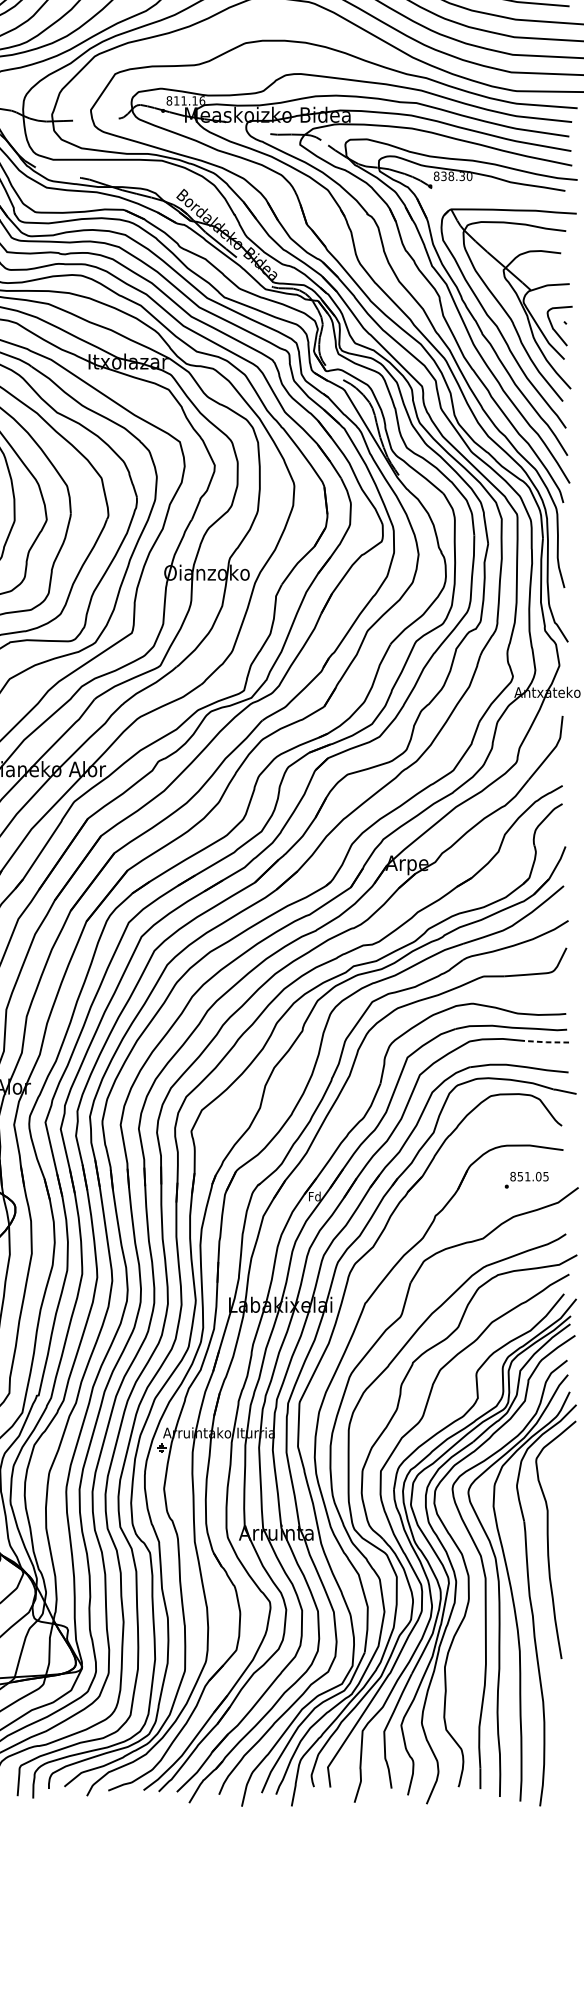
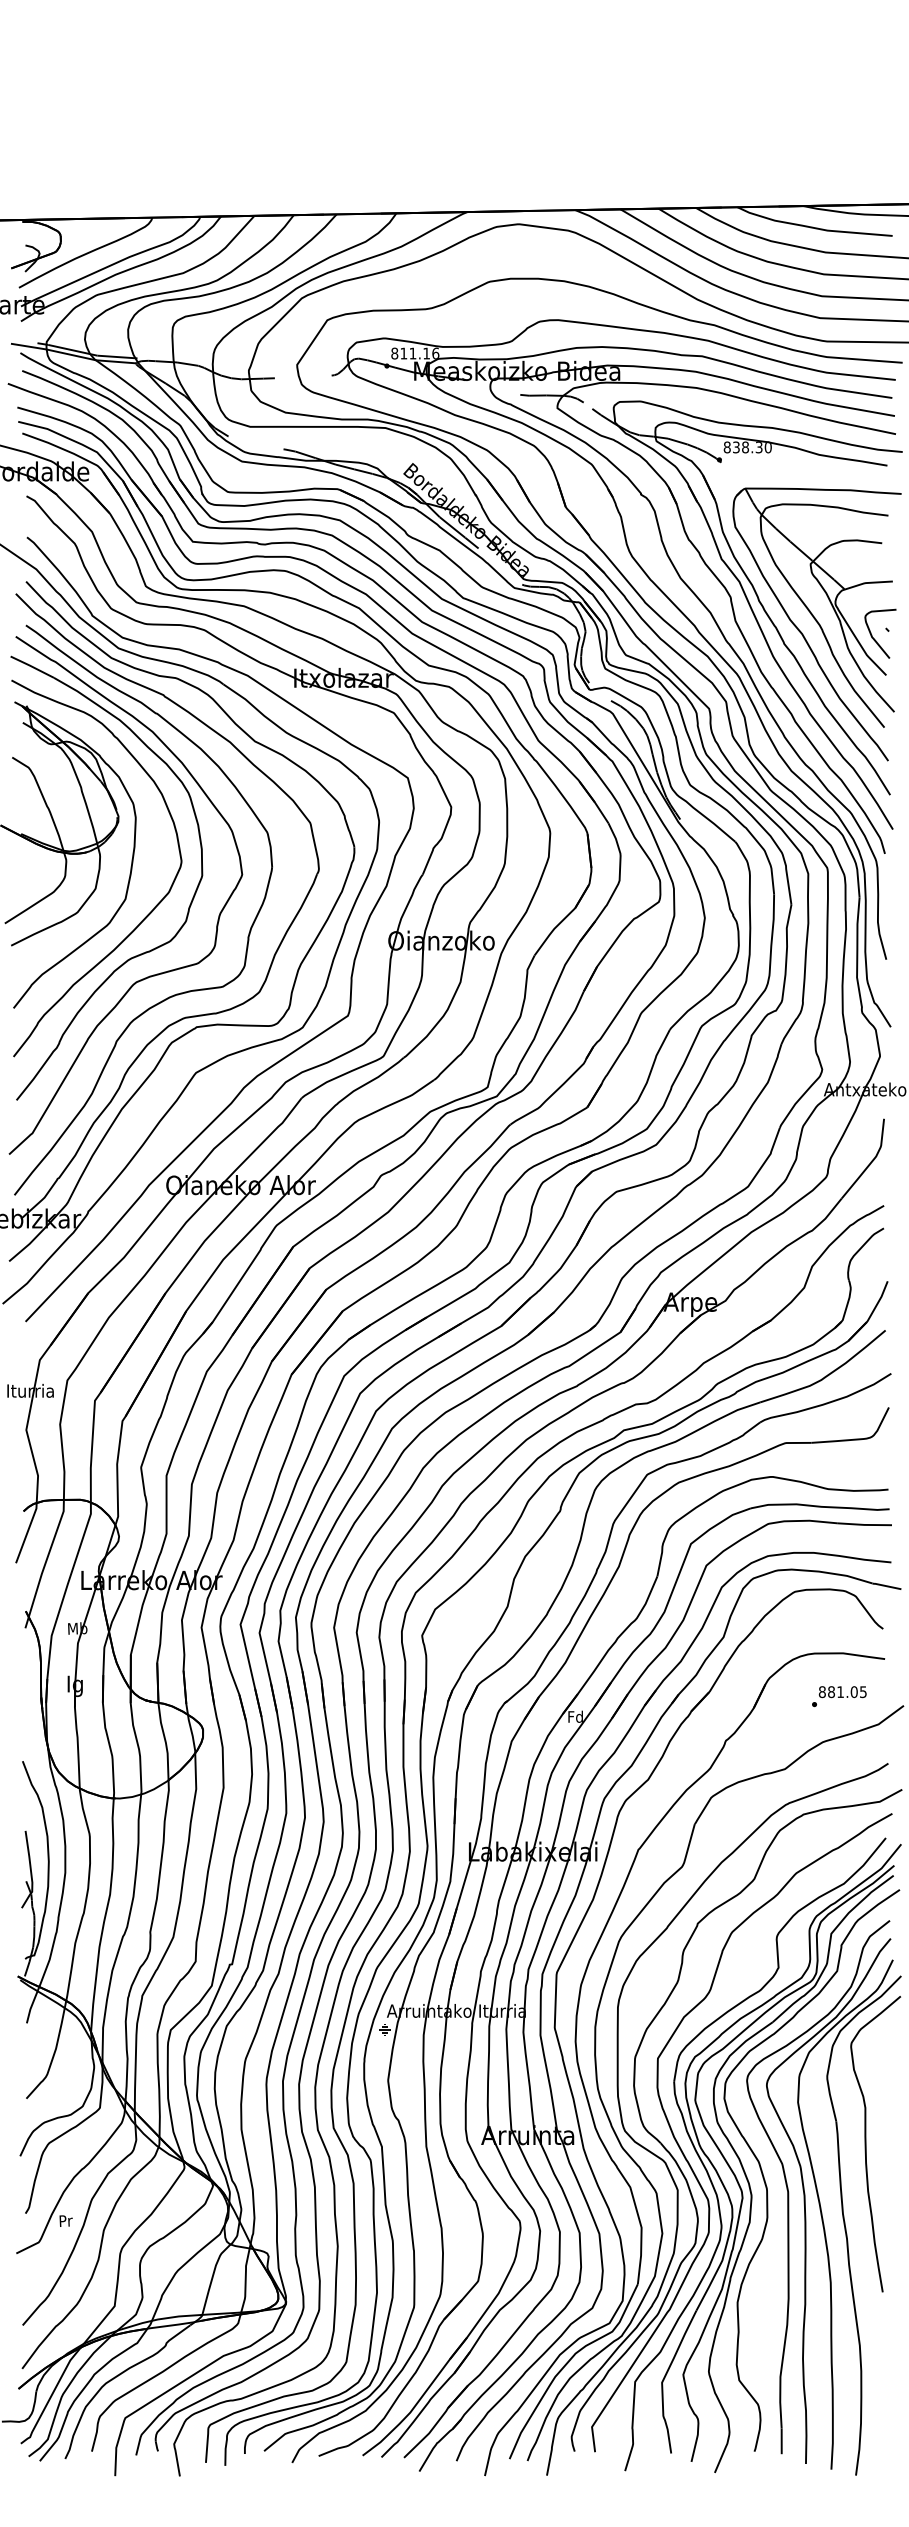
line: (546, 1041) -> (864, 1524), dashed -> solid
text: (520, 1176) -> (831, 1692), 851.05 -> 881.05

